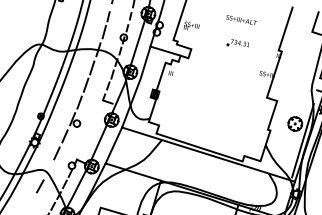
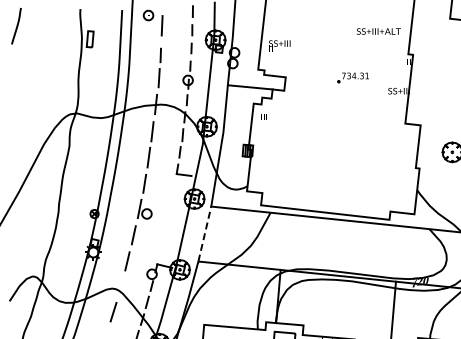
text: (241, 20) -> (378, 31), moved
part: (237, 43) -> (352, 77), moved
line: (113, 145) -> (204, 233), solid -> dashed

